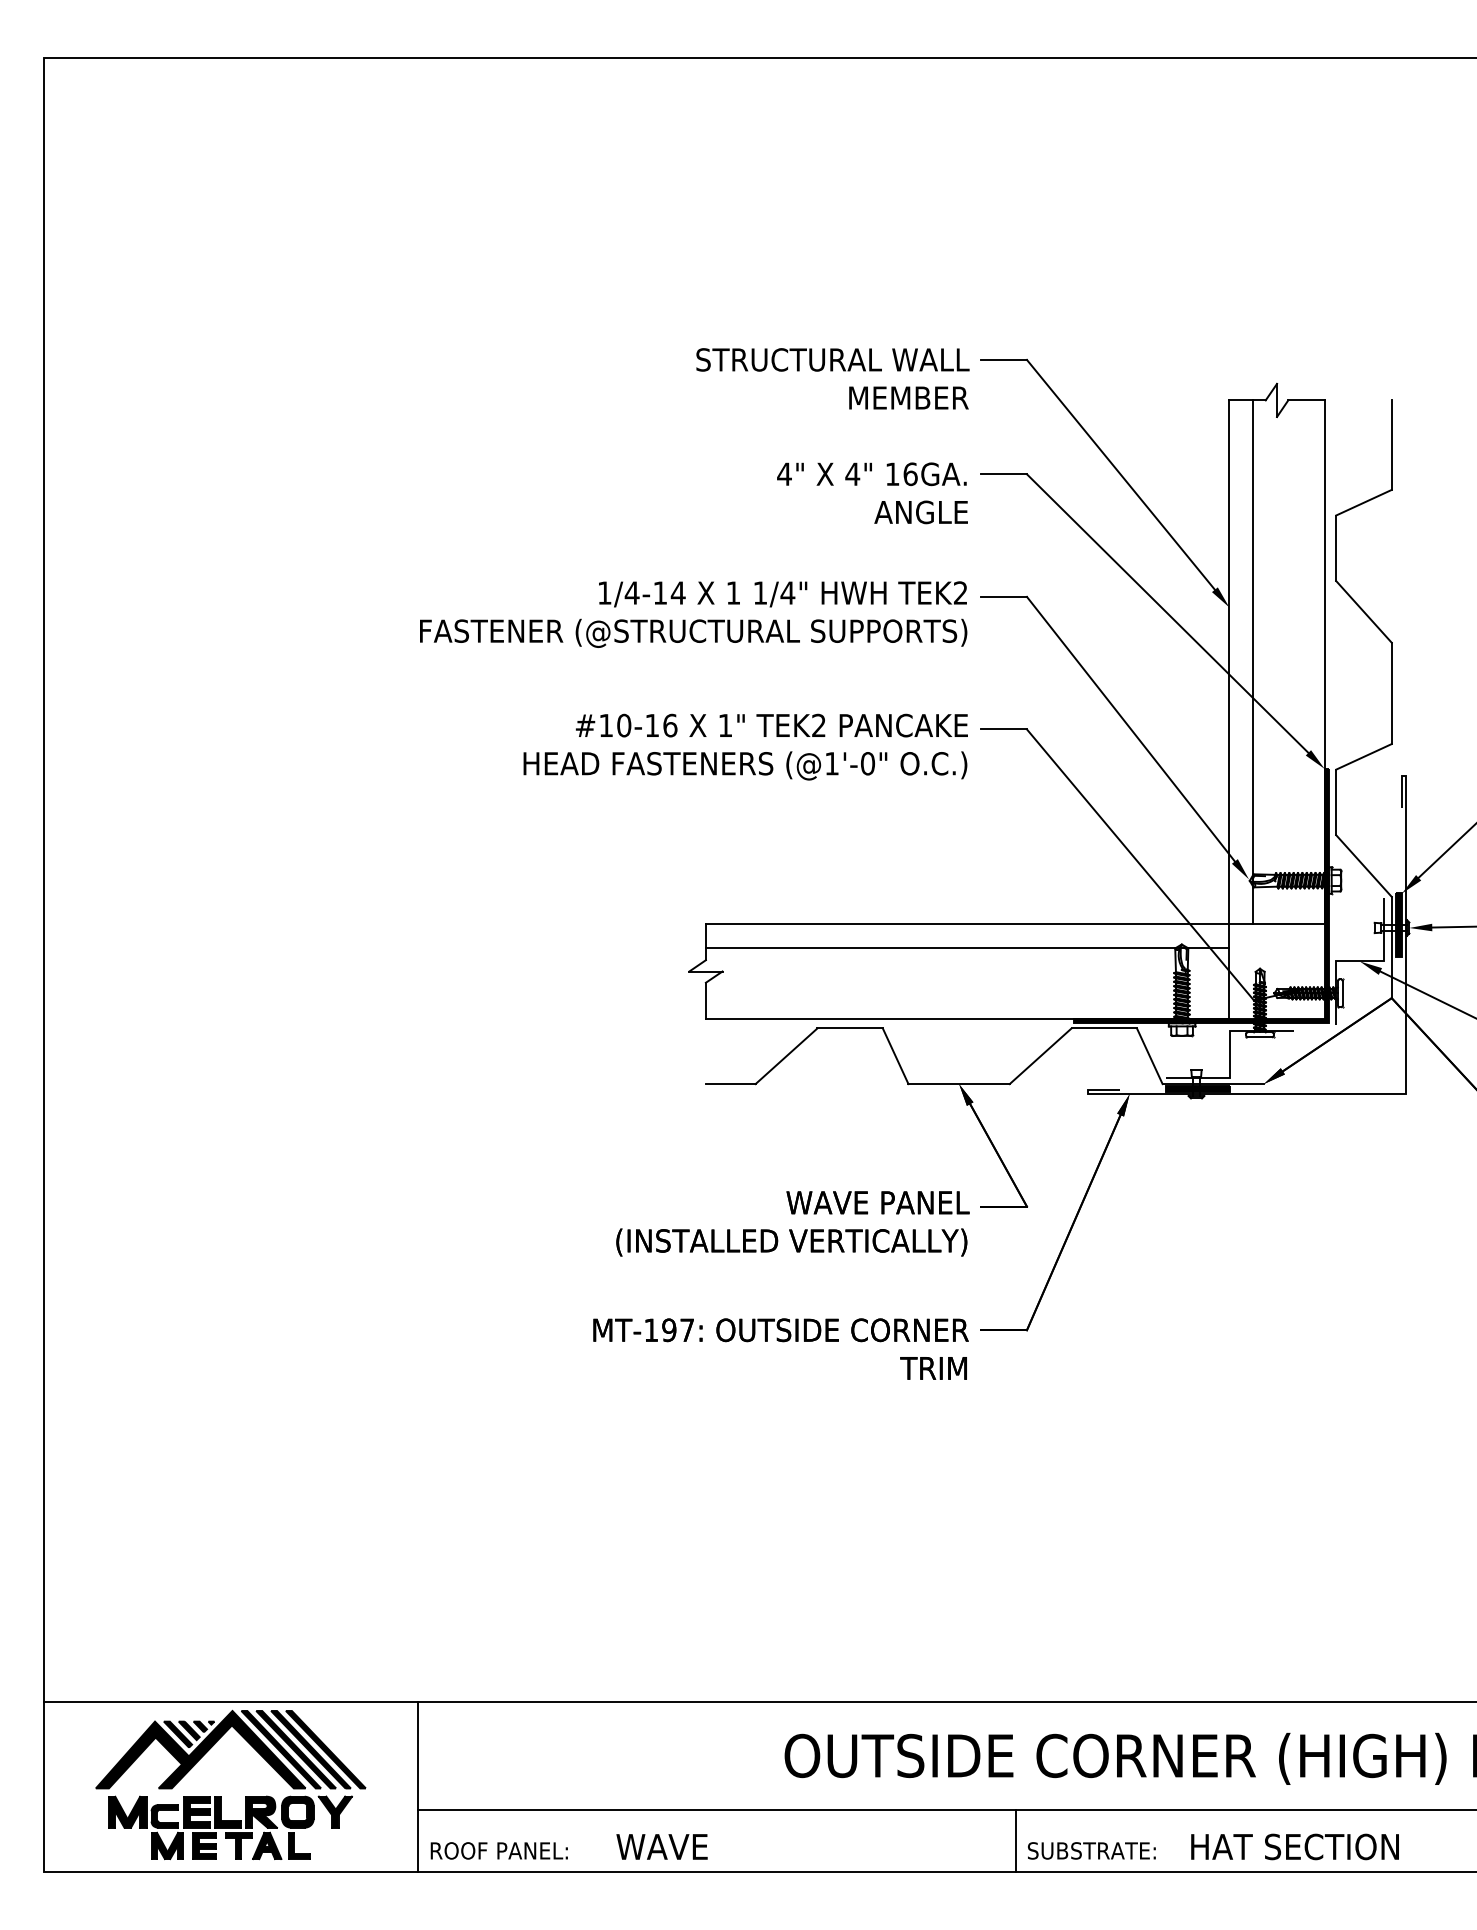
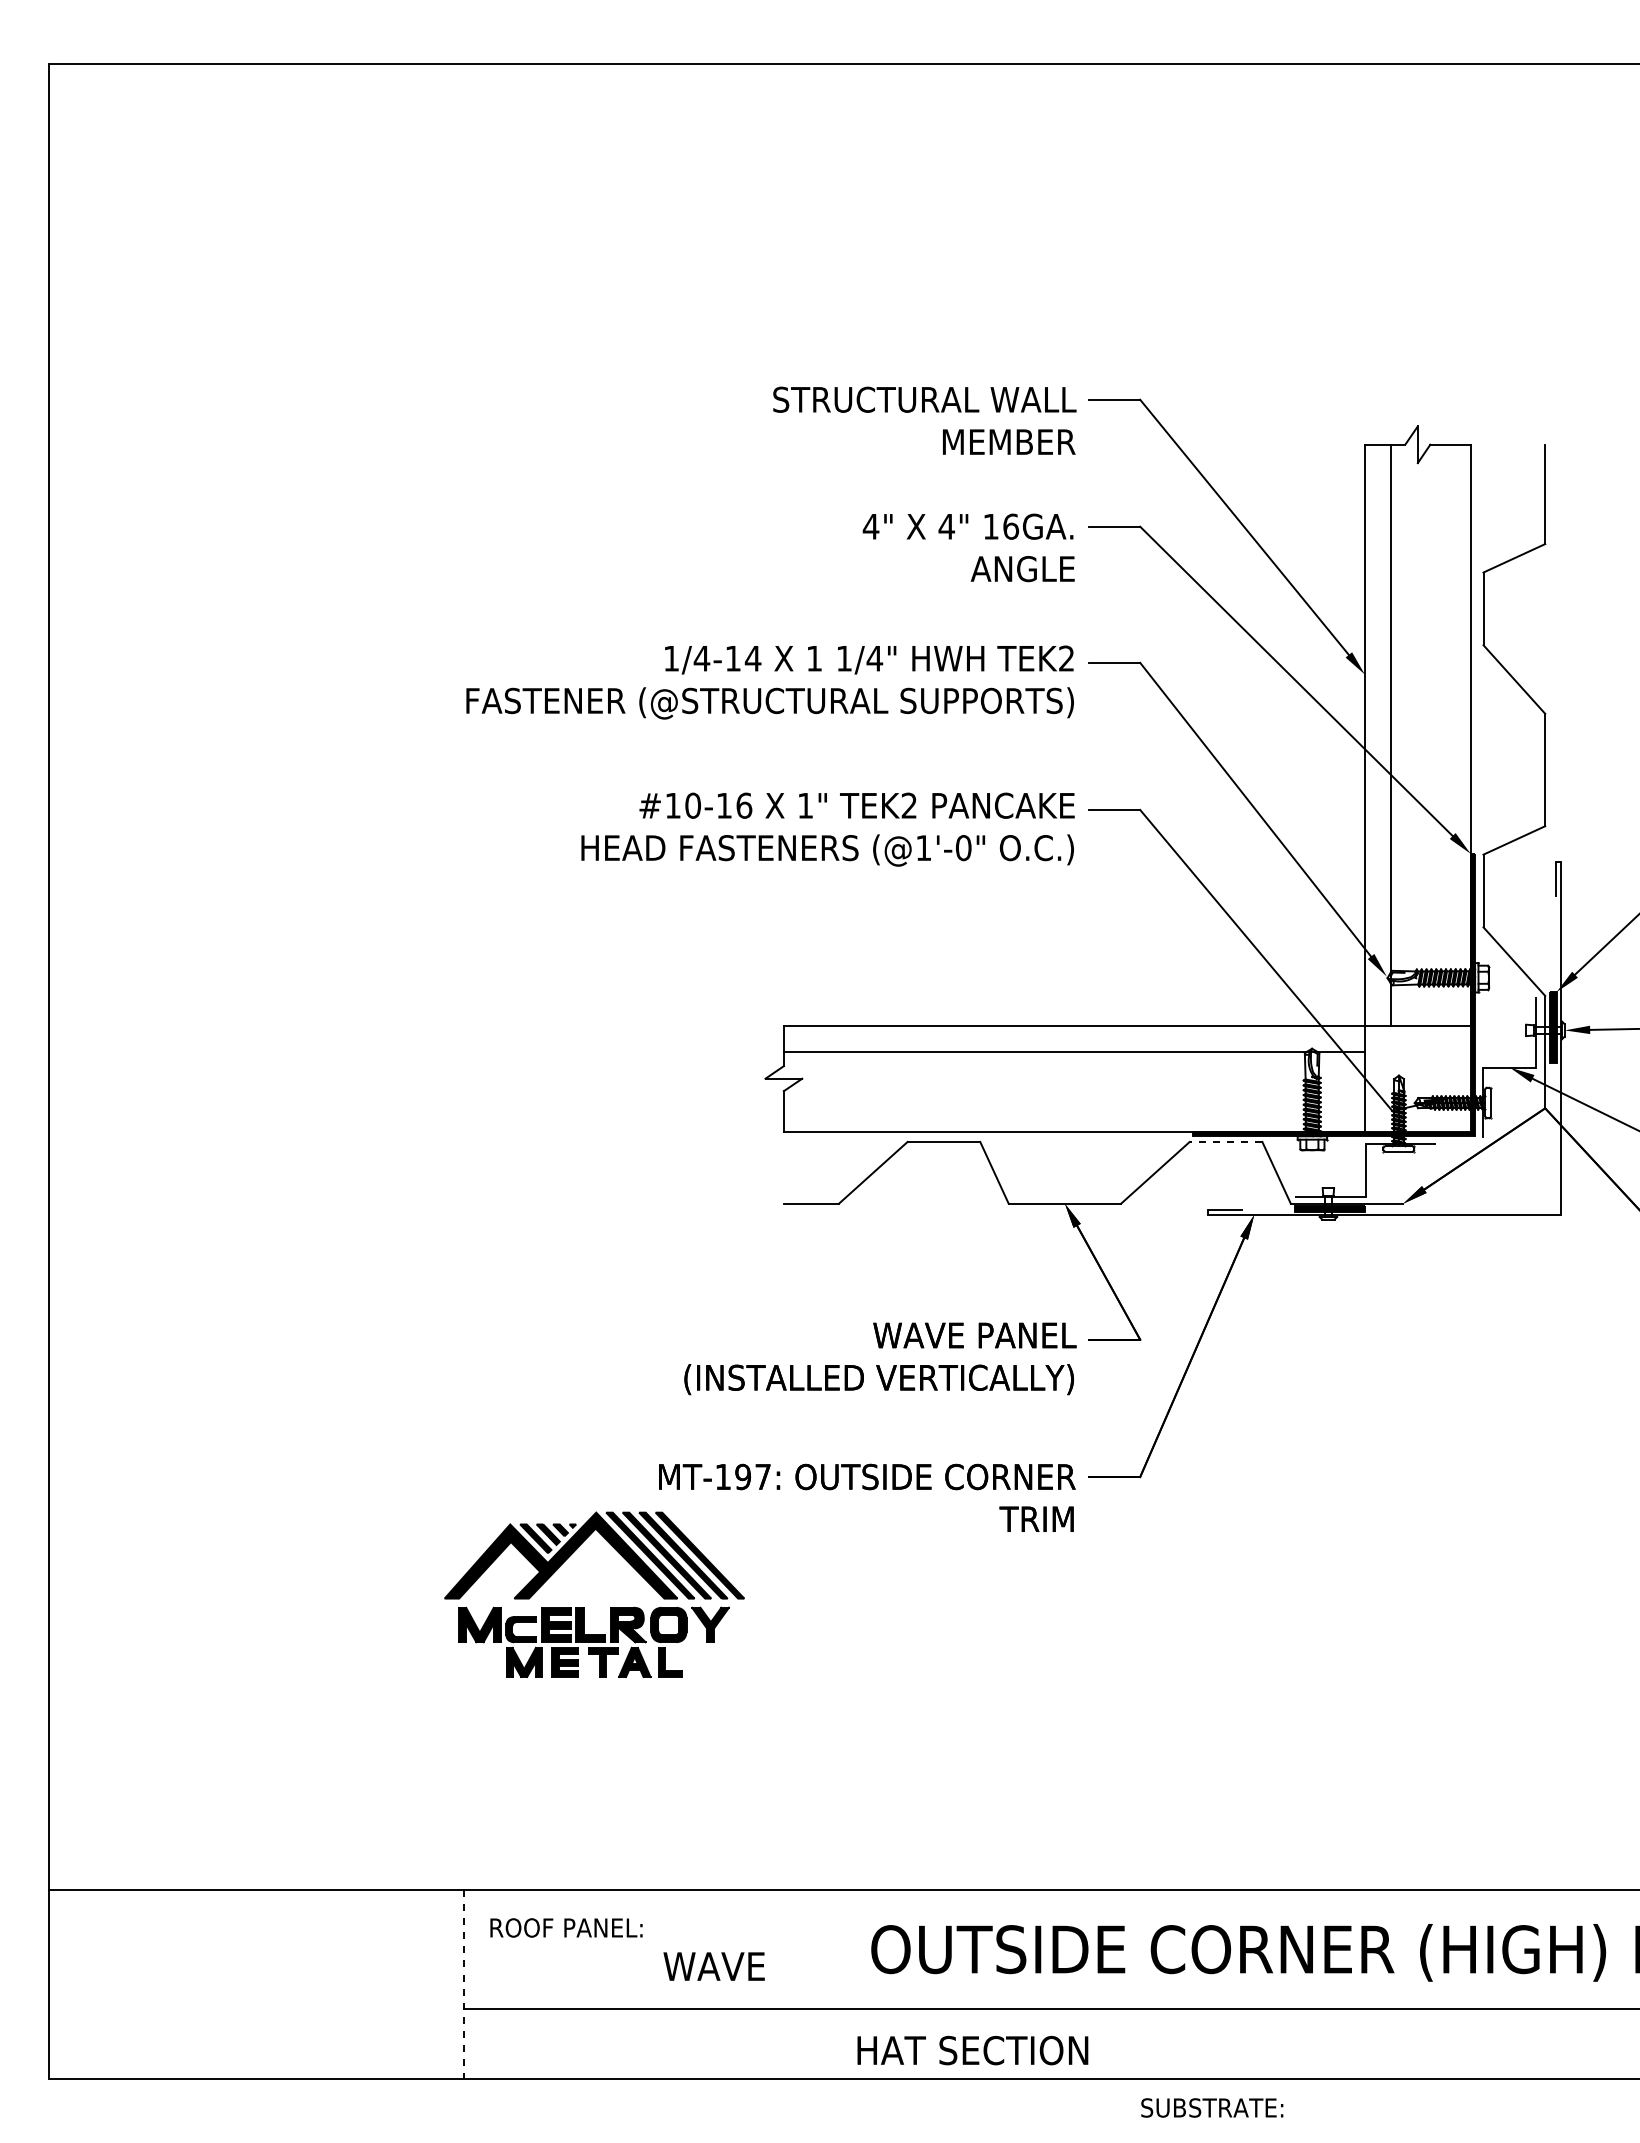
line: (1103, 1028) -> (1225, 1141), solid -> dashed
line: (418, 1787) -> (464, 1984), solid -> dashed
part: (221, 1796) -> (584, 1607), moved
line: (1015, 1840) -> (1127, 2043), removed
text: (661, 1846) -> (713, 1966), moved
text: (1294, 1846) -> (972, 2050), moved
text: (499, 1850) -> (566, 1927), moved
text: (1092, 1850) -> (1212, 2107), moved

